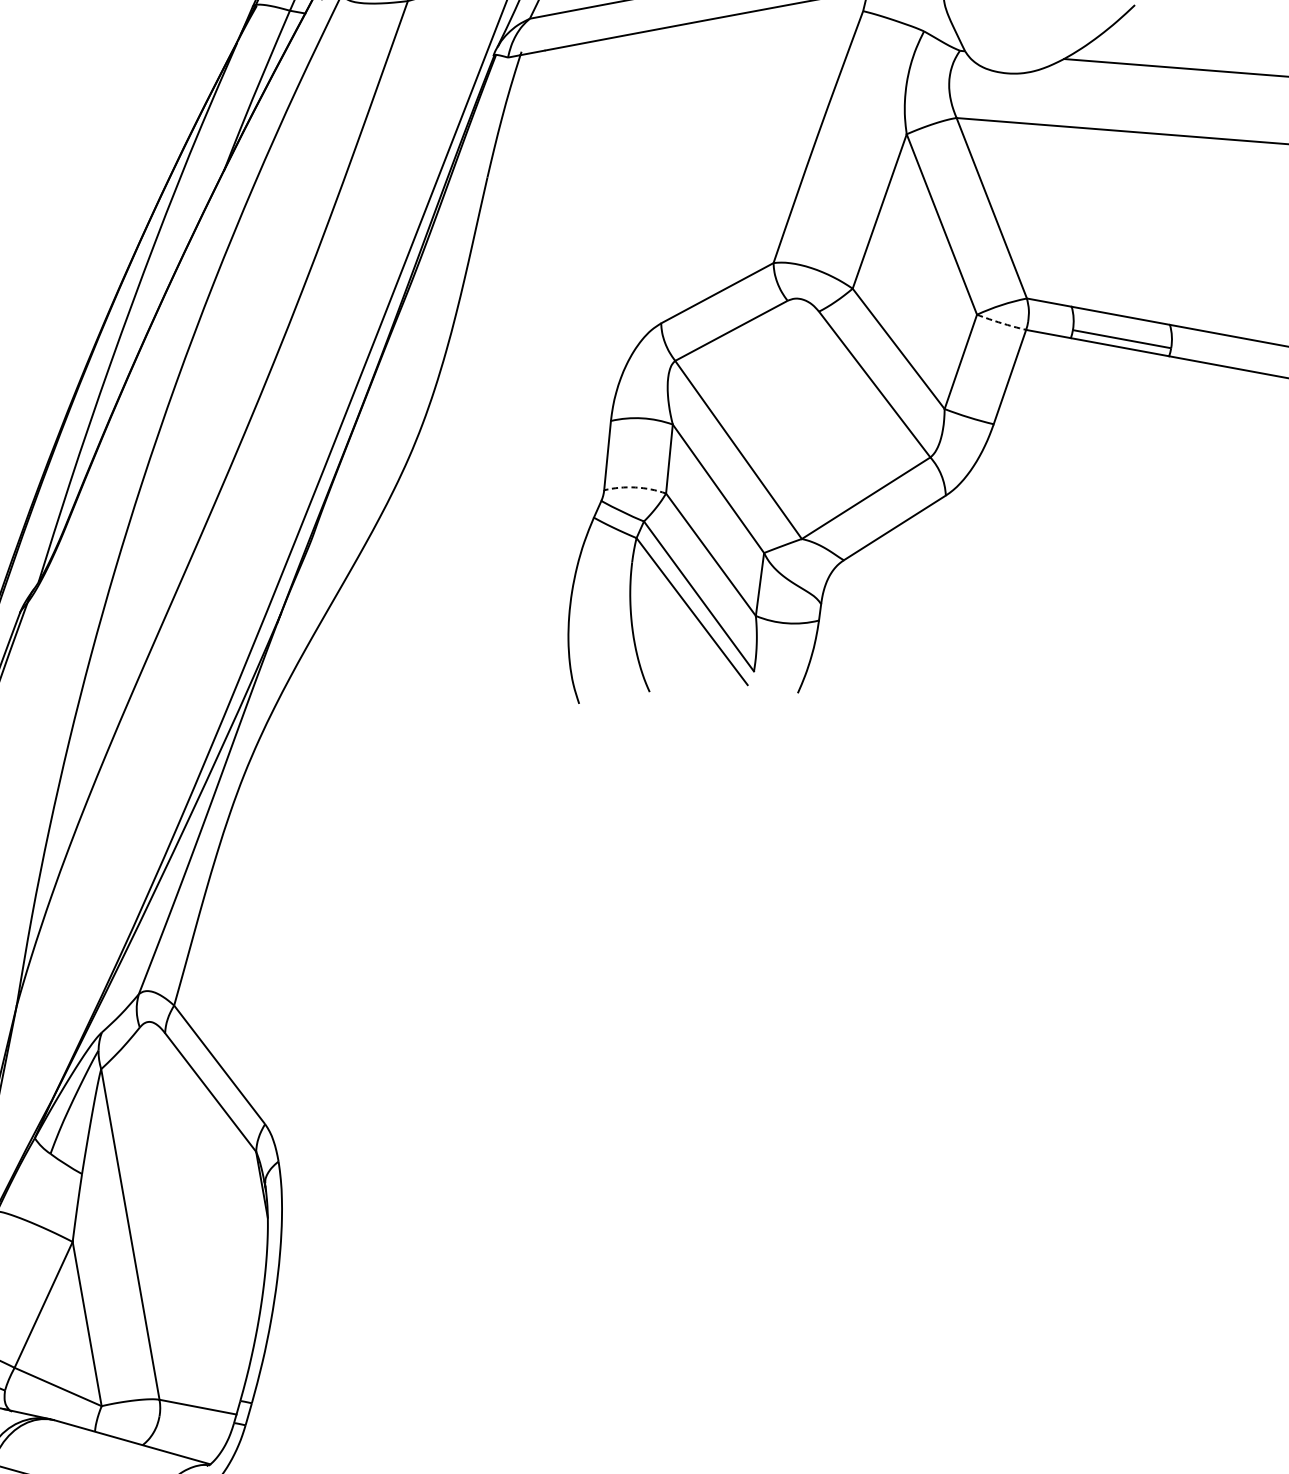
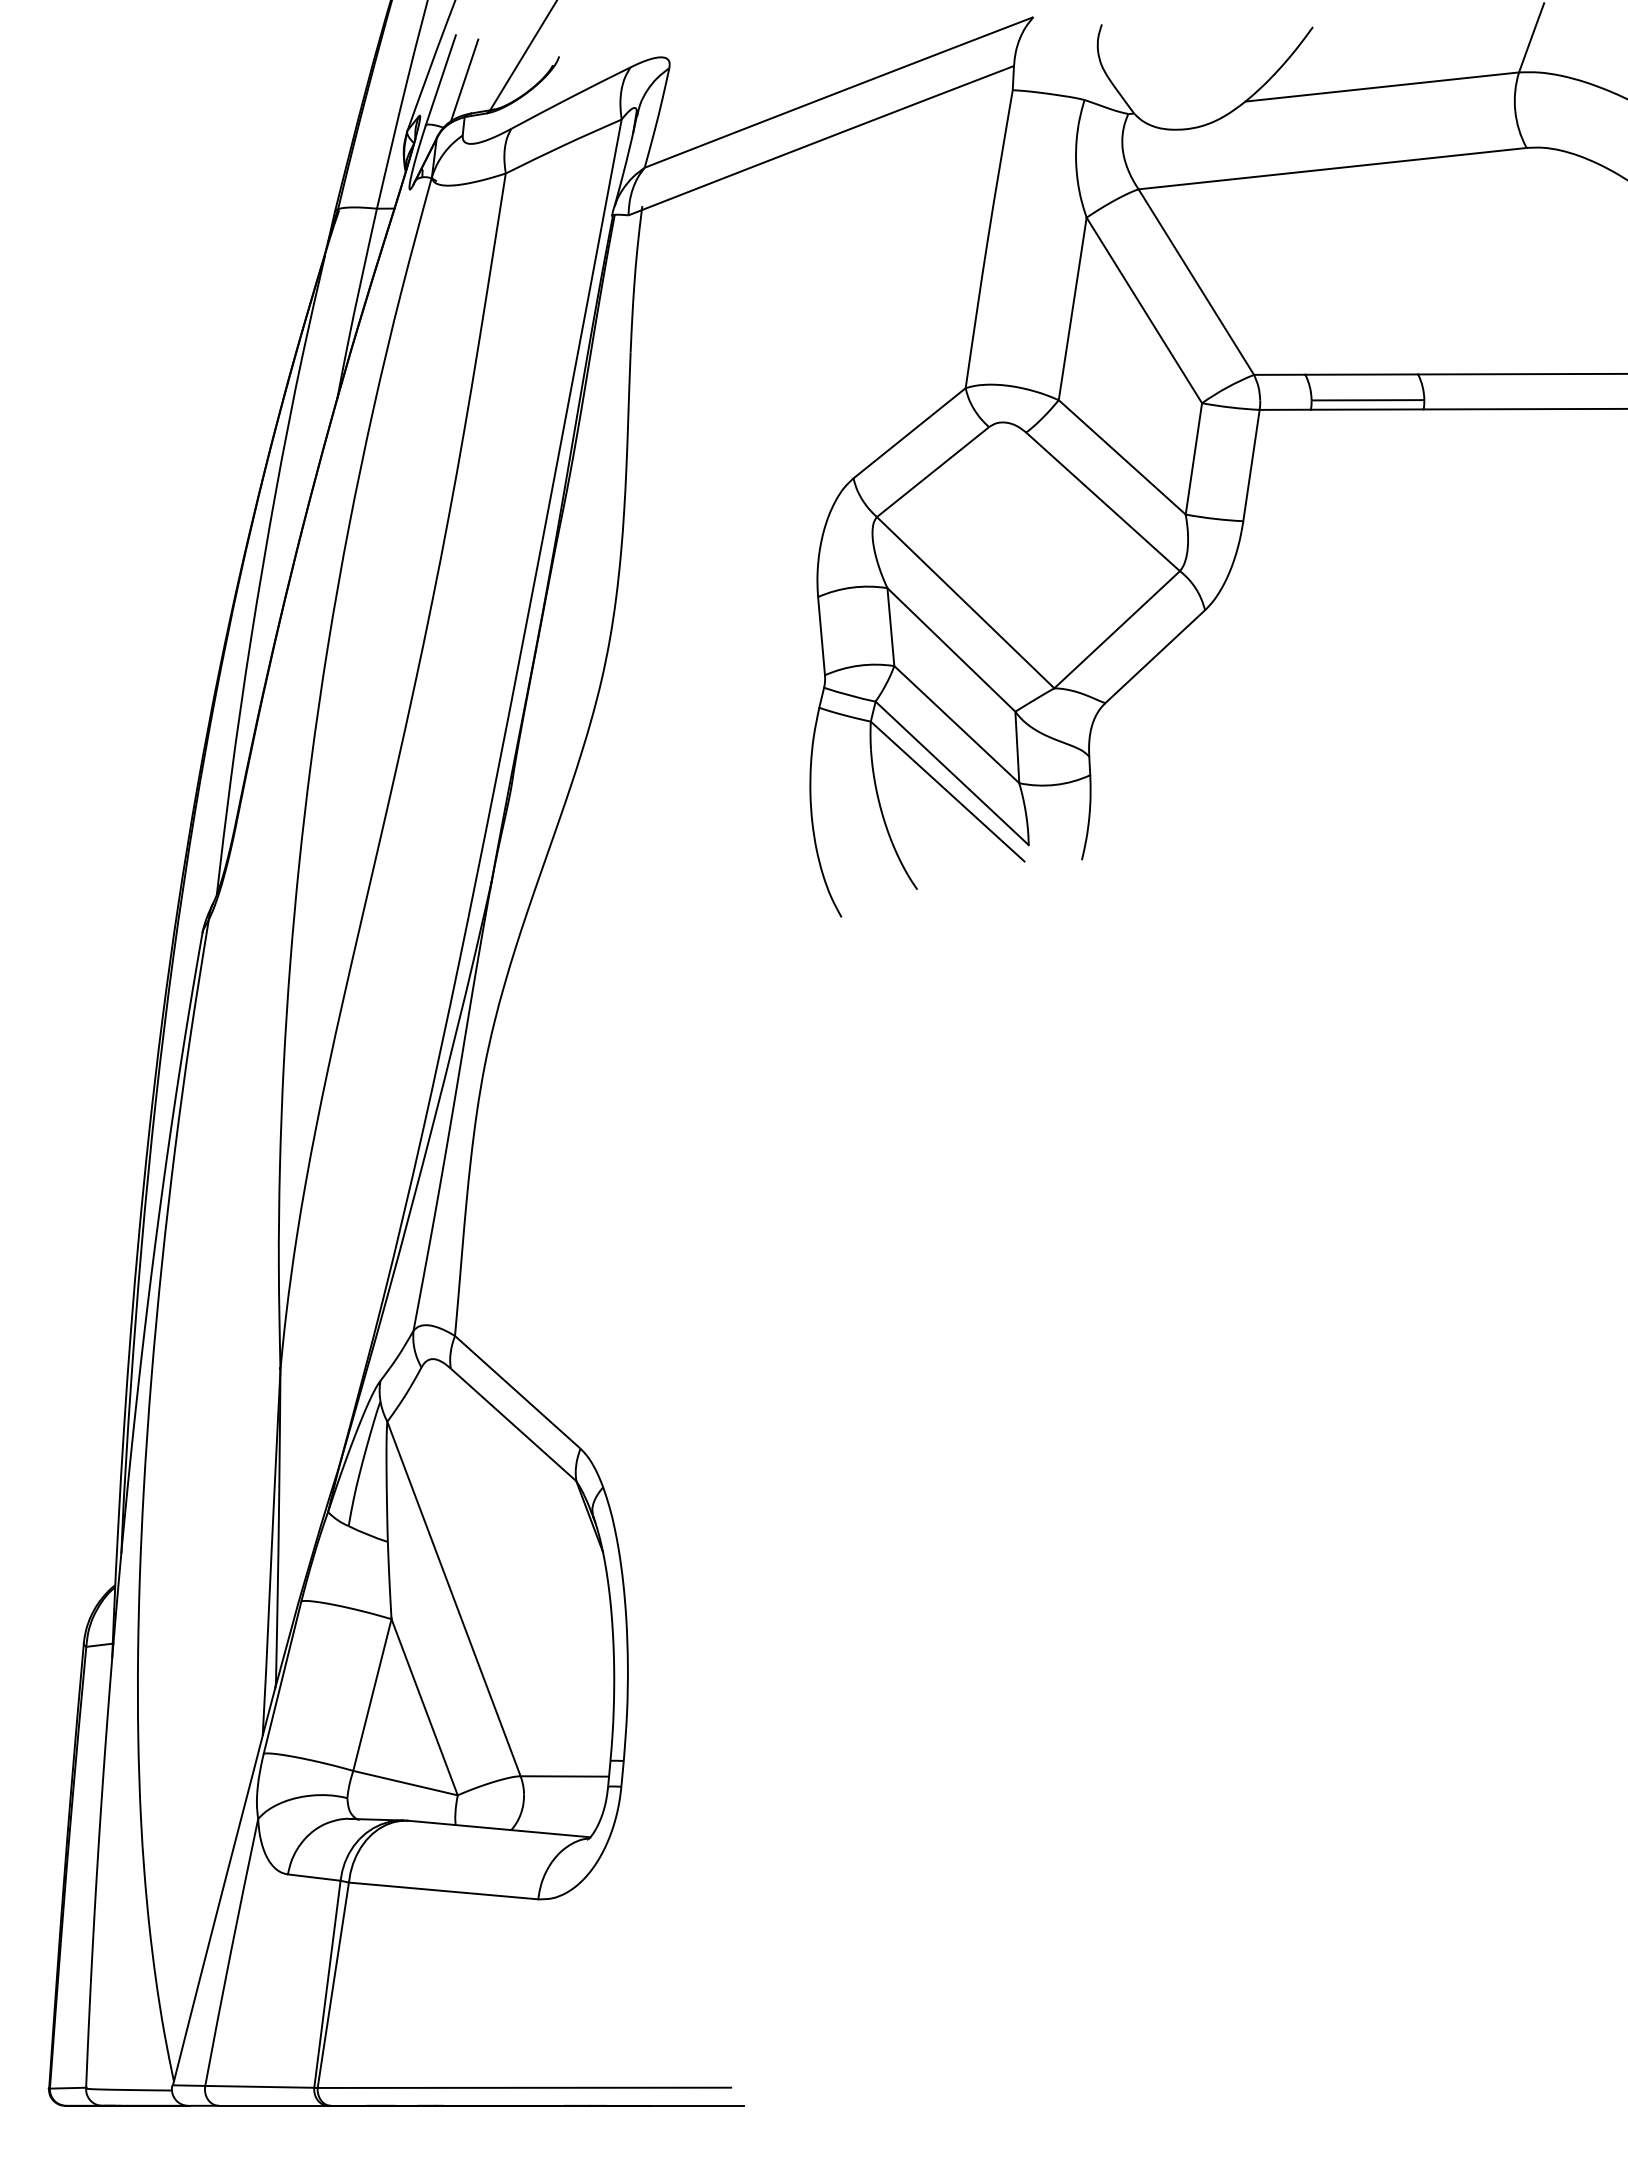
arc: (1001, 323) -> (1230, 407), dashed -> solid
arc: (634, 487) -> (858, 665), dashed -> solid

